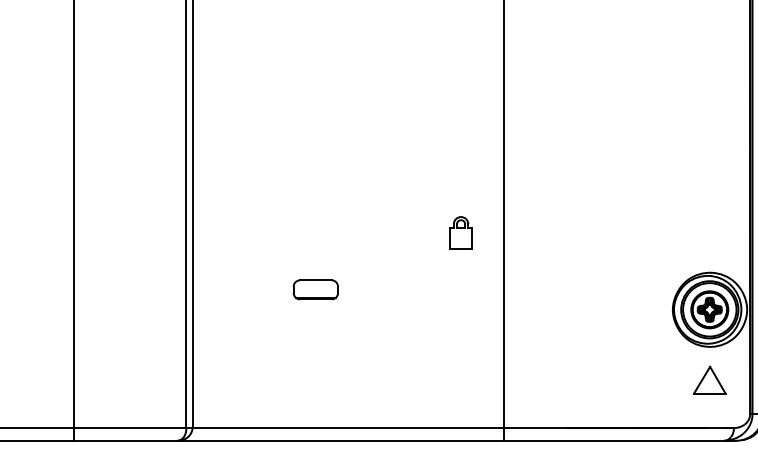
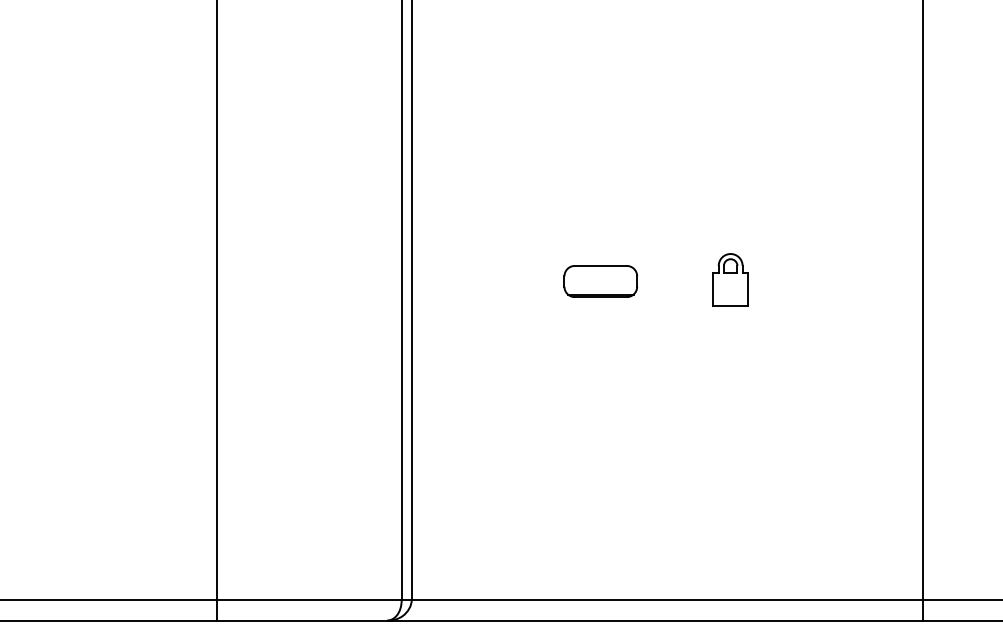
part: (460, 232) -> (729, 279), moved
part: (315, 289) -> (600, 280), moved

